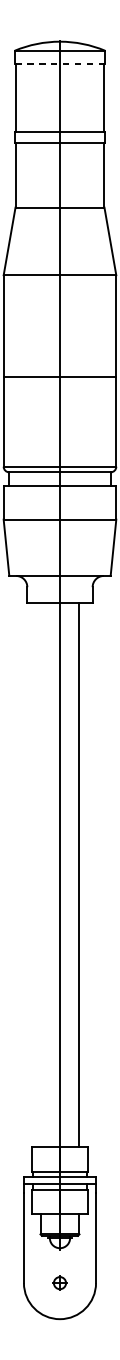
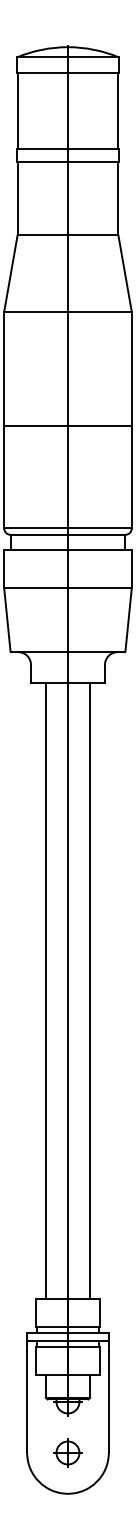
line: (59, 64) -> (67, 72), dashed -> solid
line: (40, 874) -> (45, 990), added
part: (59, 1282) -> (67, 1452), size x1.67

